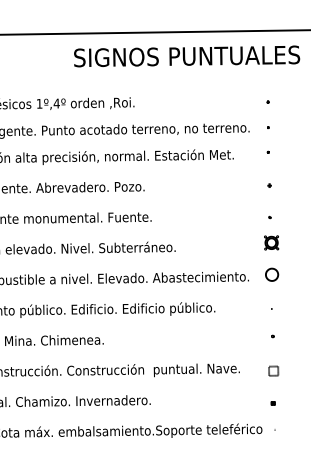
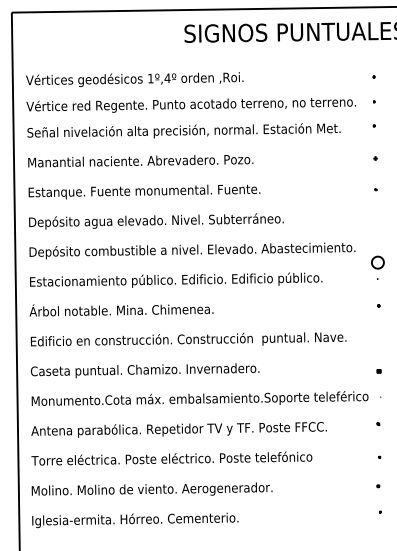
part: (271, 242) -> (377, 214), removed
part: (271, 274) -> (377, 262), moved
part: (273, 370) -> (379, 339), removed

